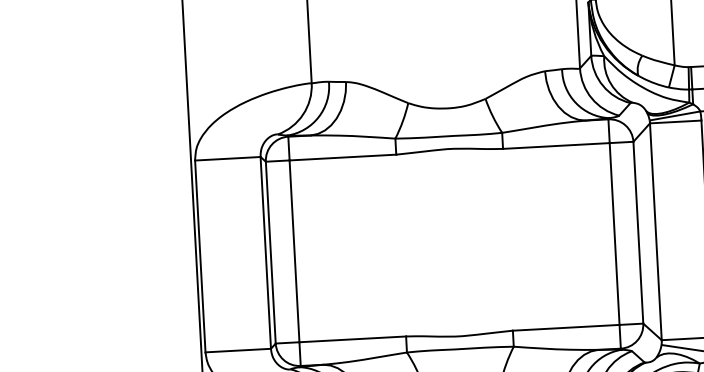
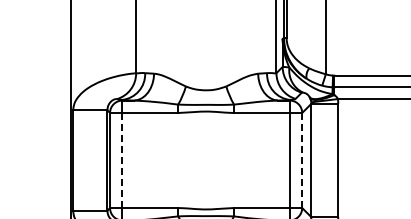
line: (638, 232) -> (302, 160), solid -> dashed
line: (294, 251) -> (122, 160), solid -> dashed

